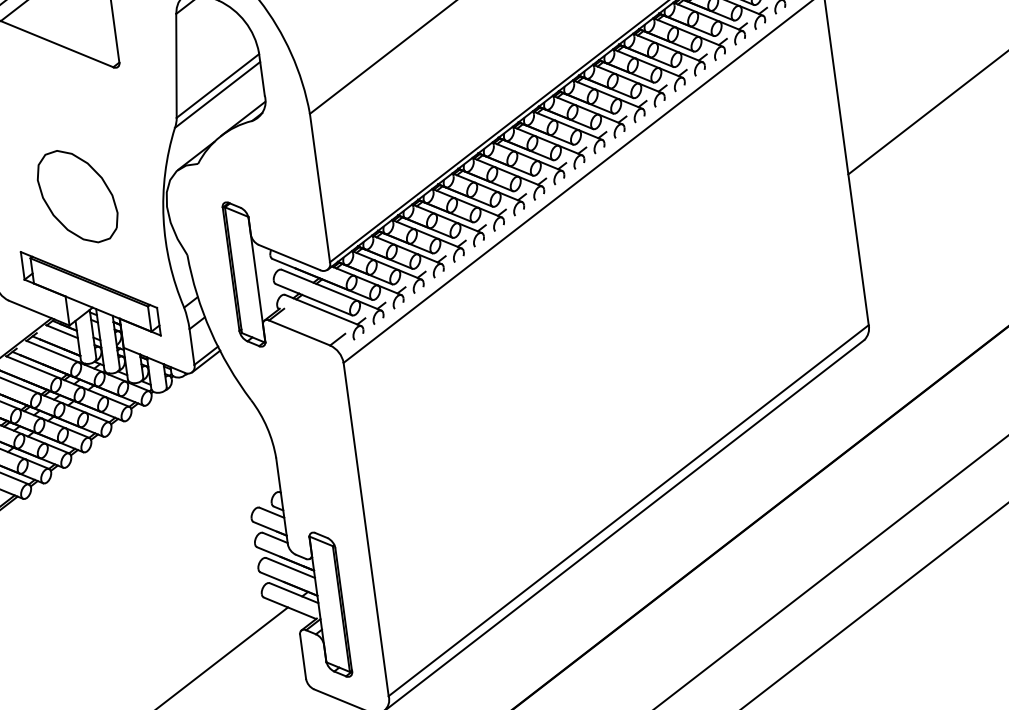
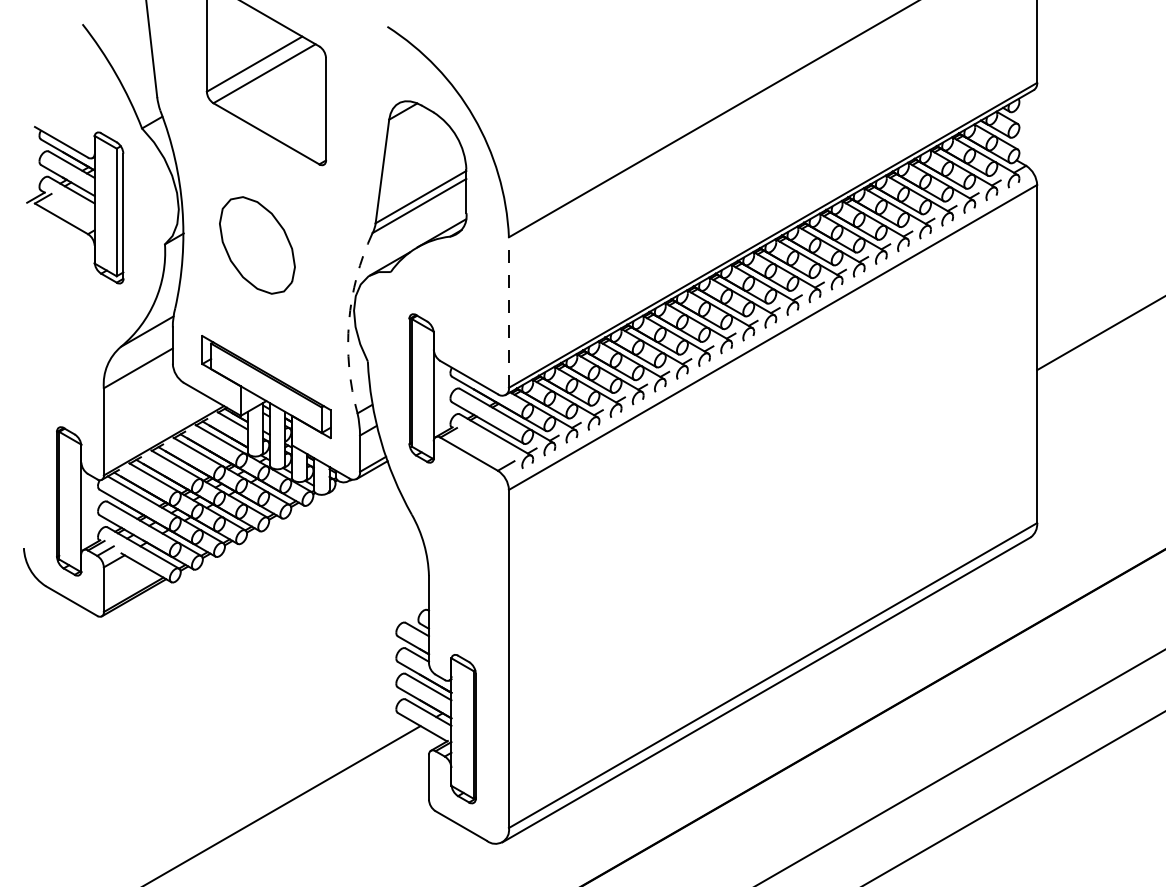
line: (319, 188) -> (508, 312), solid -> dashed
part: (77, 196) -> (257, 245), moved
arc: (163, 218) -> (349, 321), solid -> dashed

